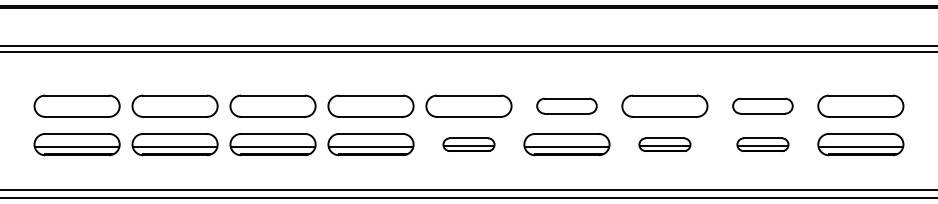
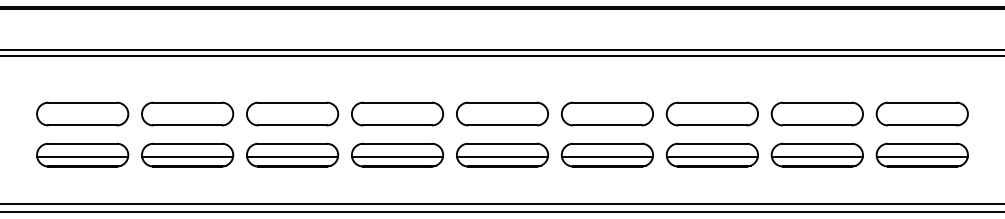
part: (566, 105) -> (606, 113), size x1.43
part: (762, 105) -> (816, 113), size x1.43
part: (468, 144) -> (501, 155), size x1.67
part: (664, 144) -> (711, 155), size x1.67
part: (762, 144) -> (816, 155), size x1.67

